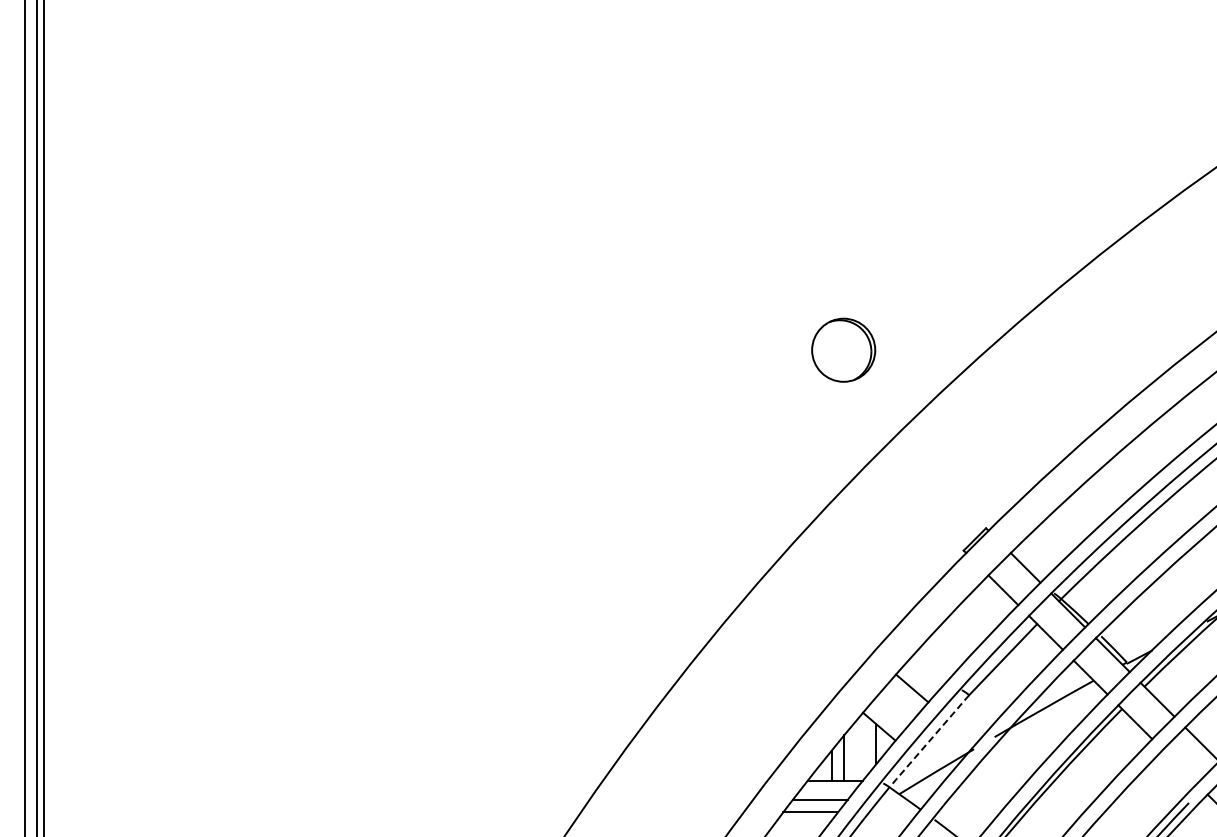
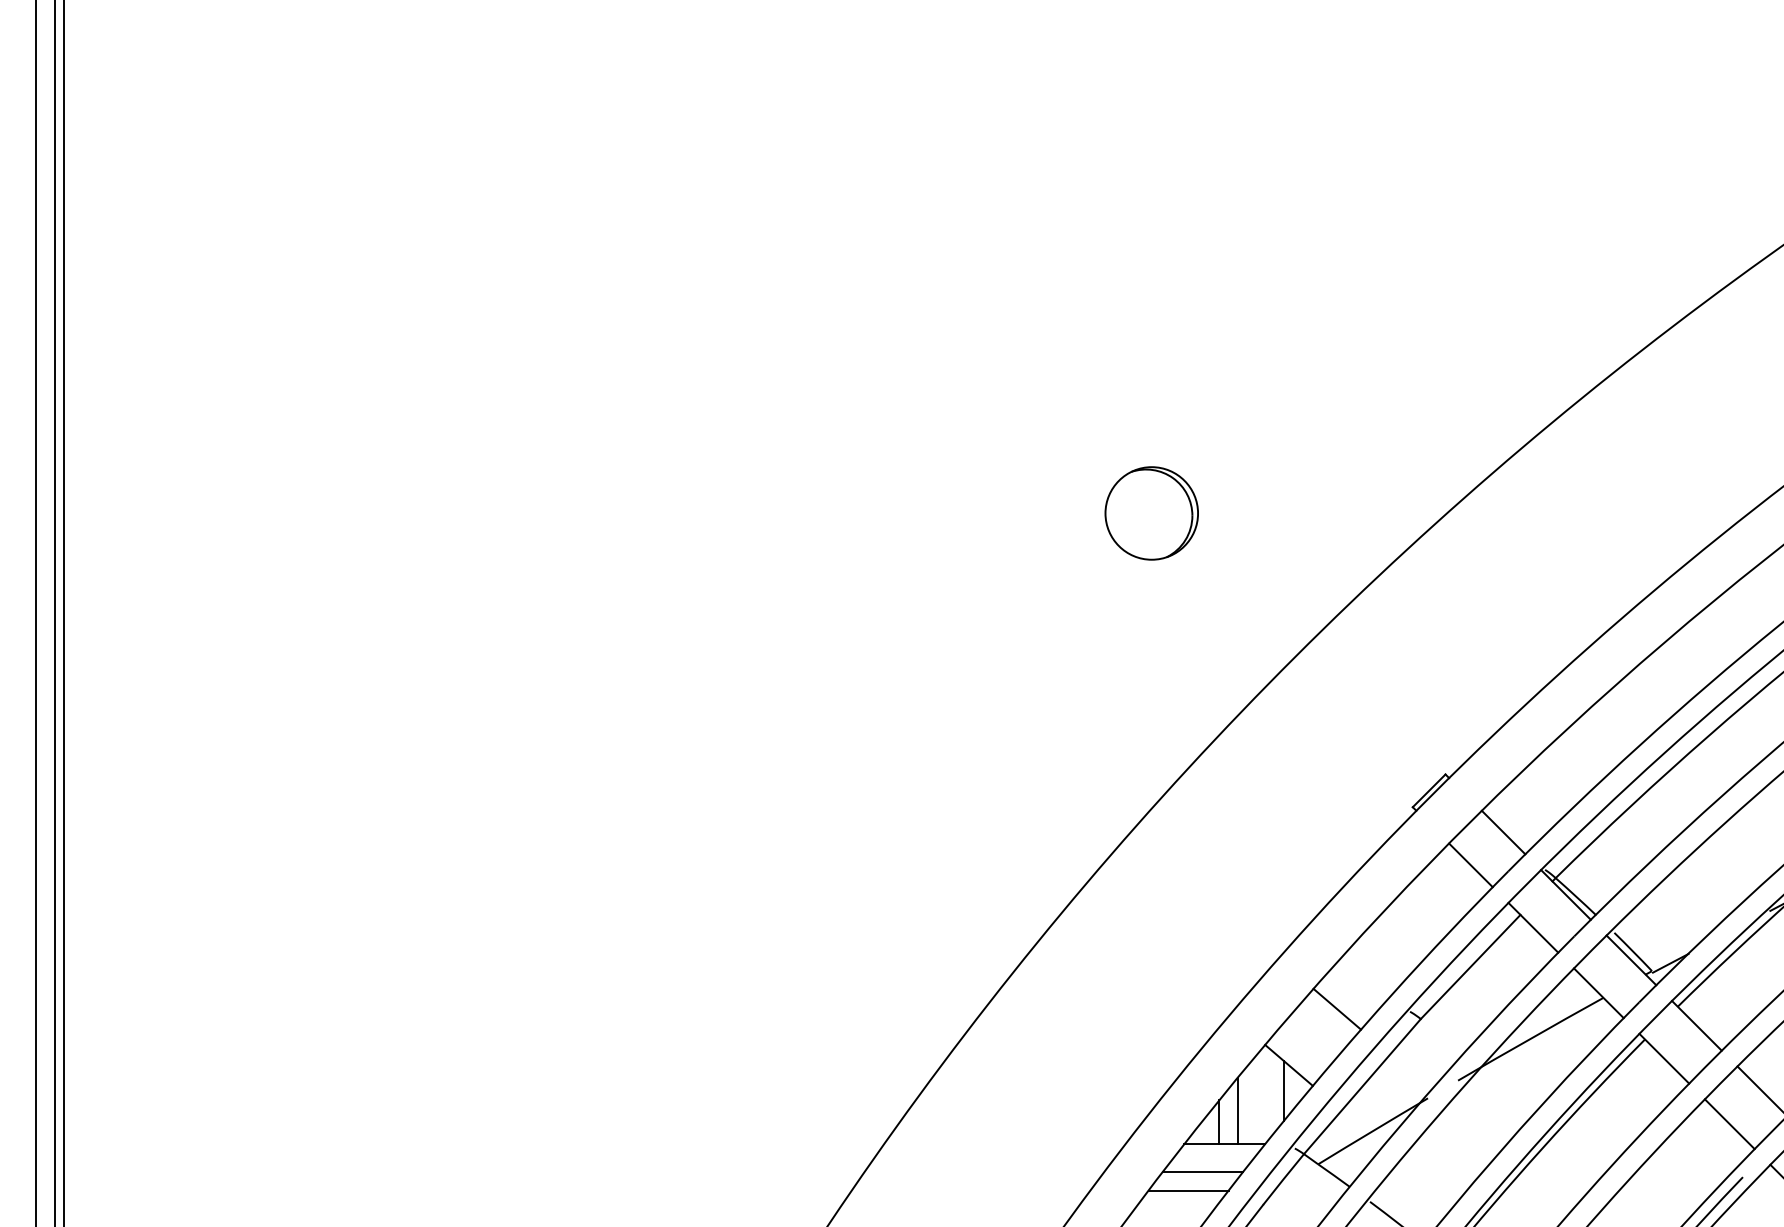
part: (843, 349) -> (1151, 512), moved
line: (929, 741) -> (1362, 1087), dashed -> solid
line: (1179, 766) -> (1729, 1123), added

